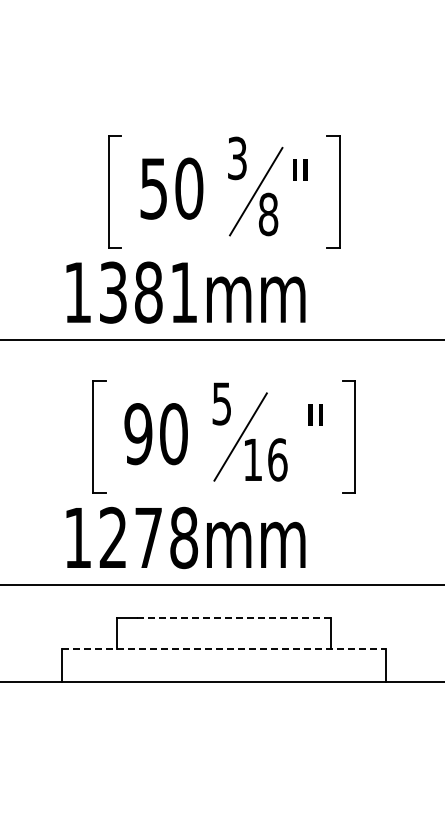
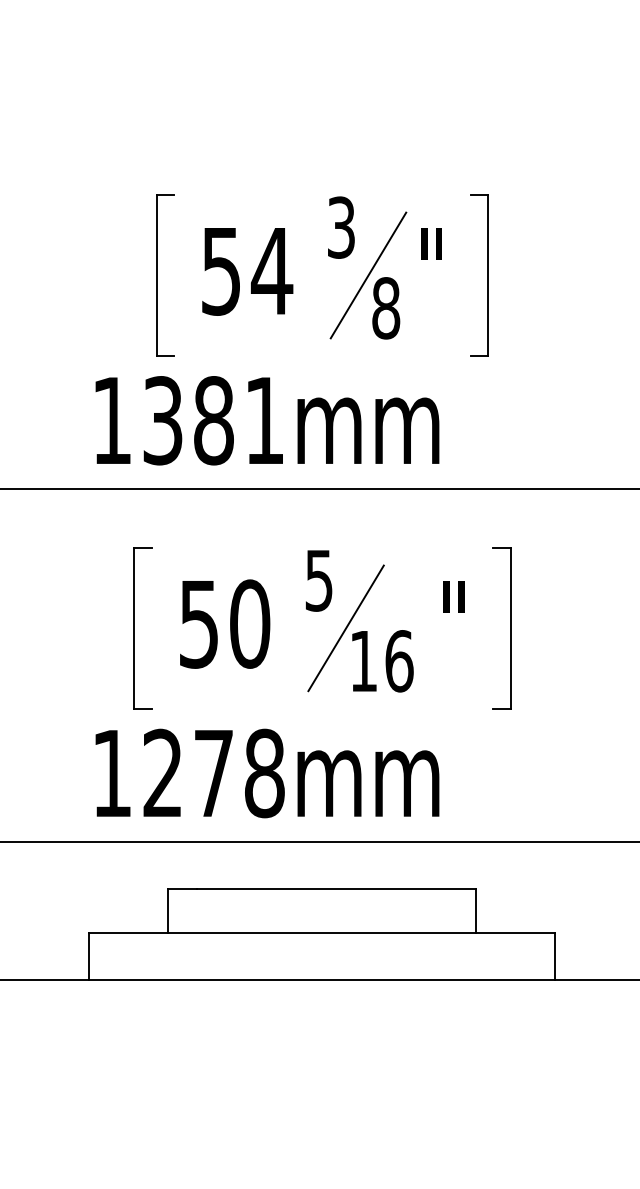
text: (188, 188) -> (271, 270), 50 -> 54
text: (138, 433) -> (199, 623), 90 -> 50
line: (233, 618) -> (335, 889), dashed -> solid
line: (224, 649) -> (322, 933), dashed -> solid

